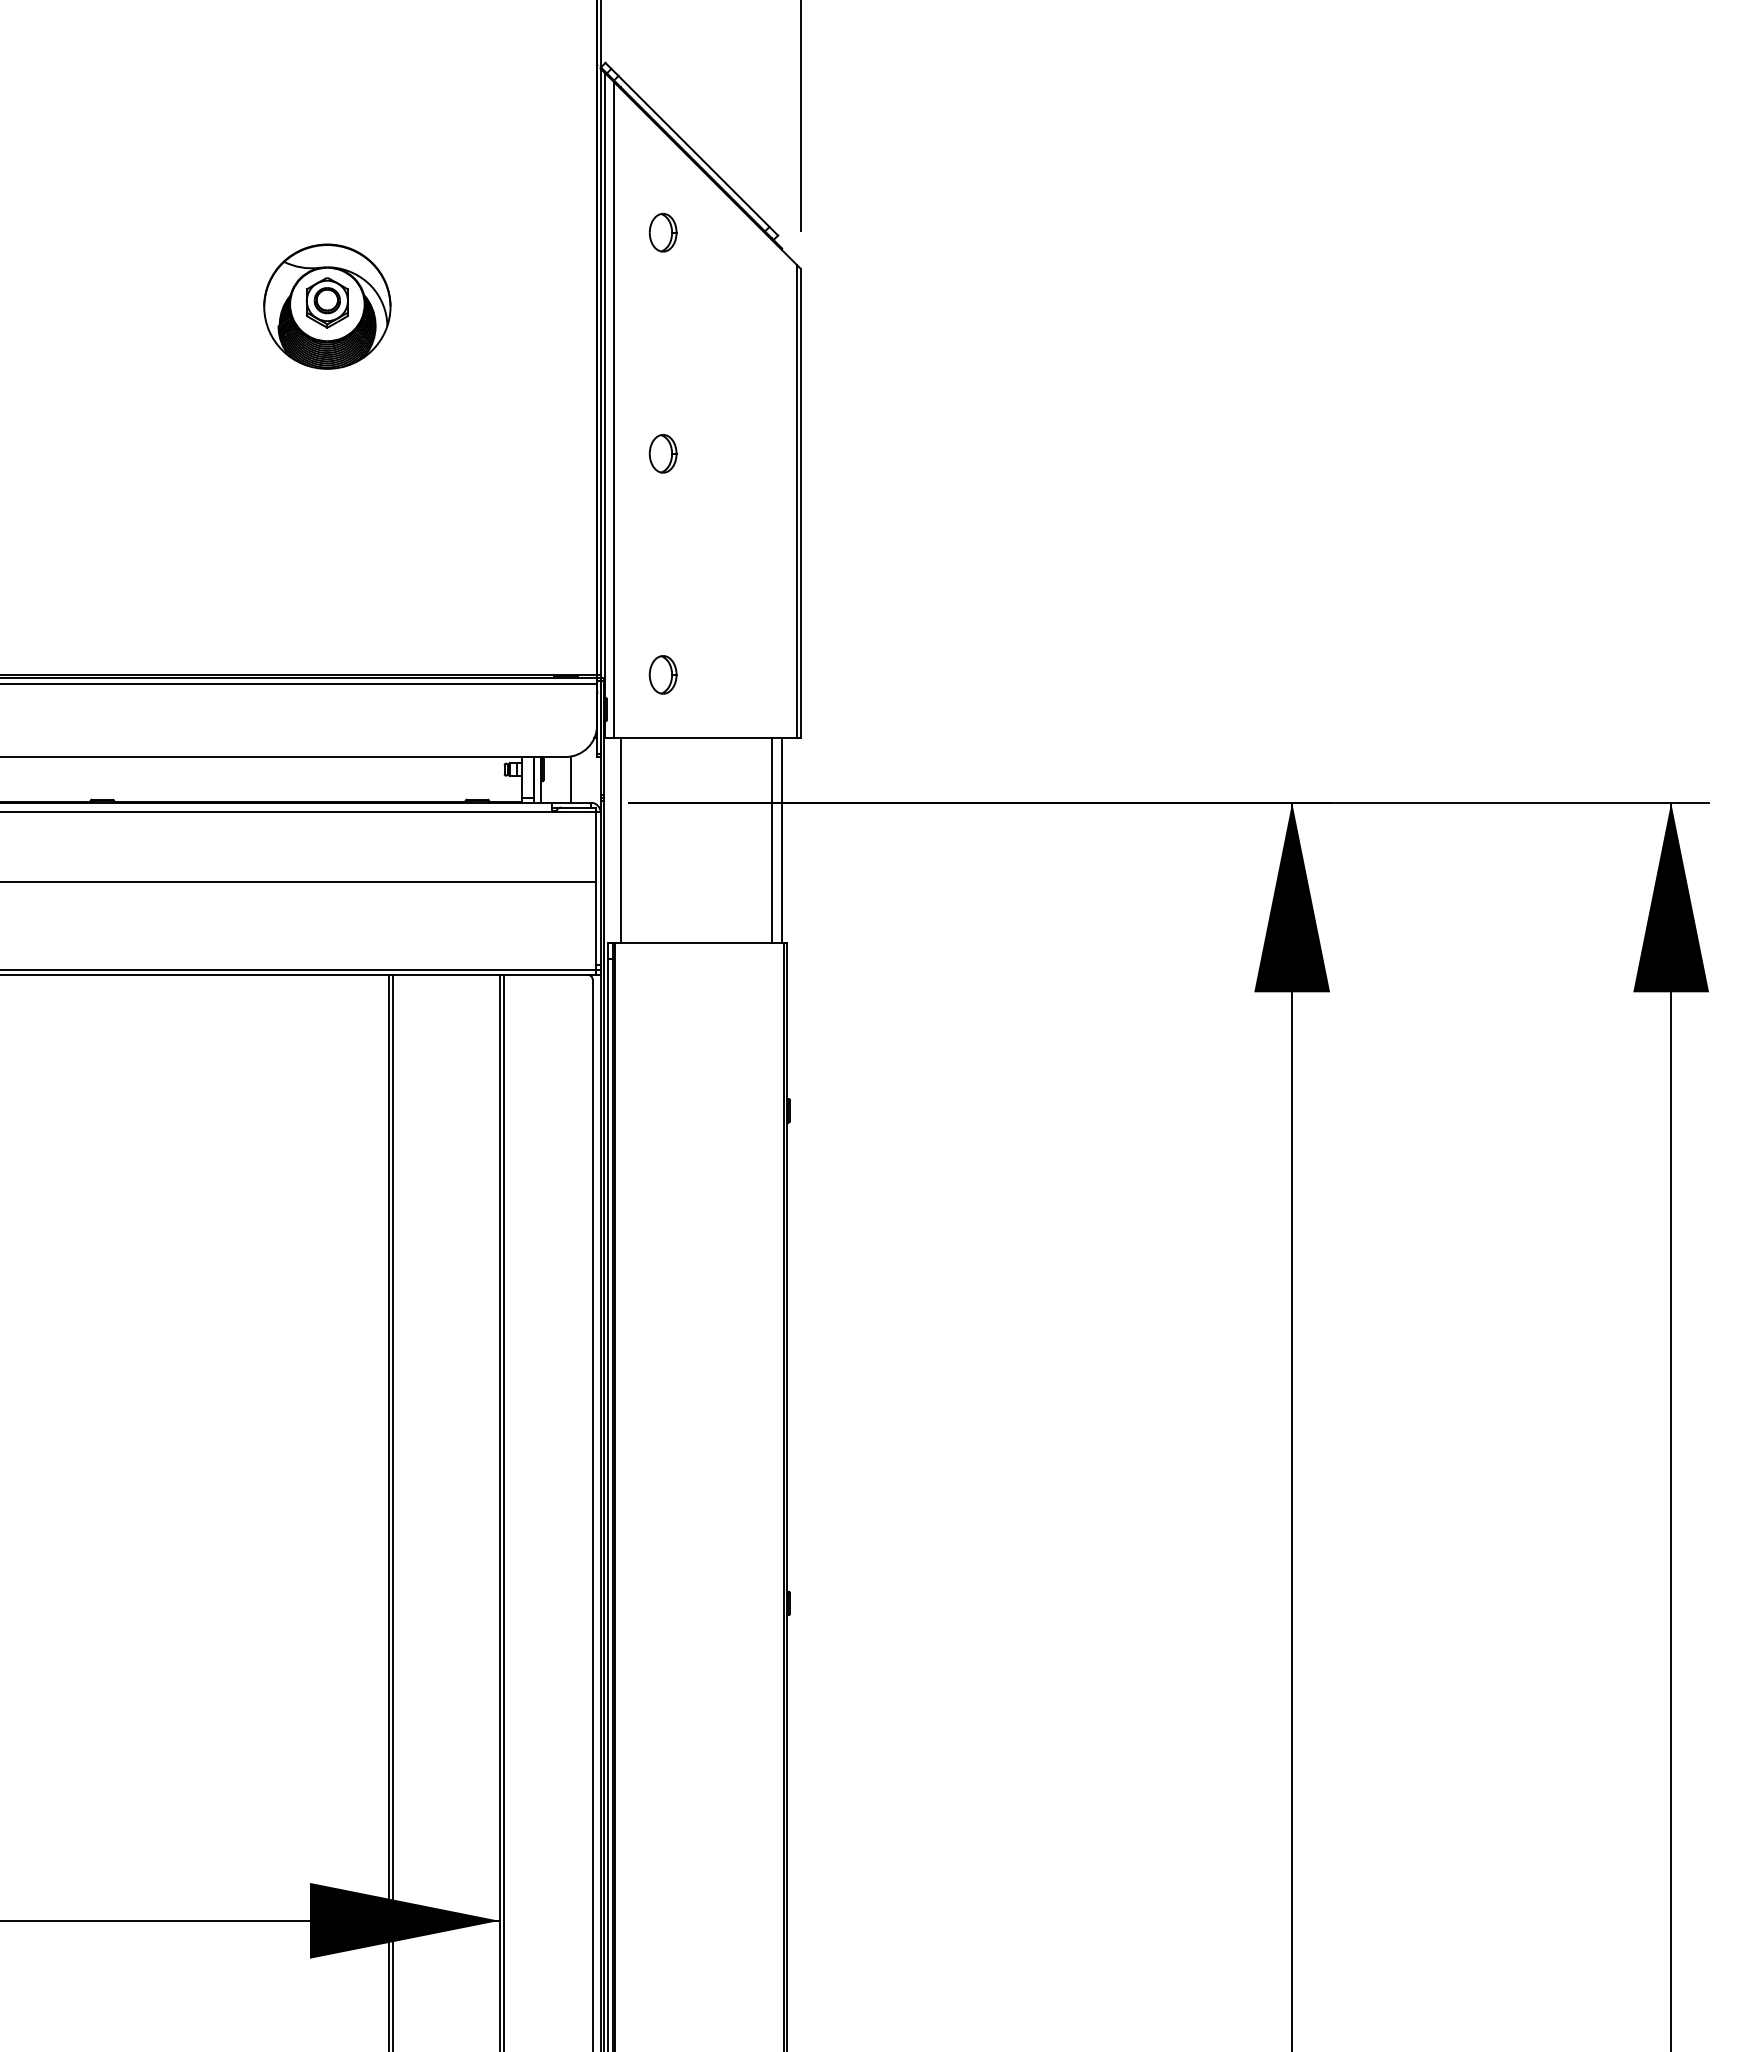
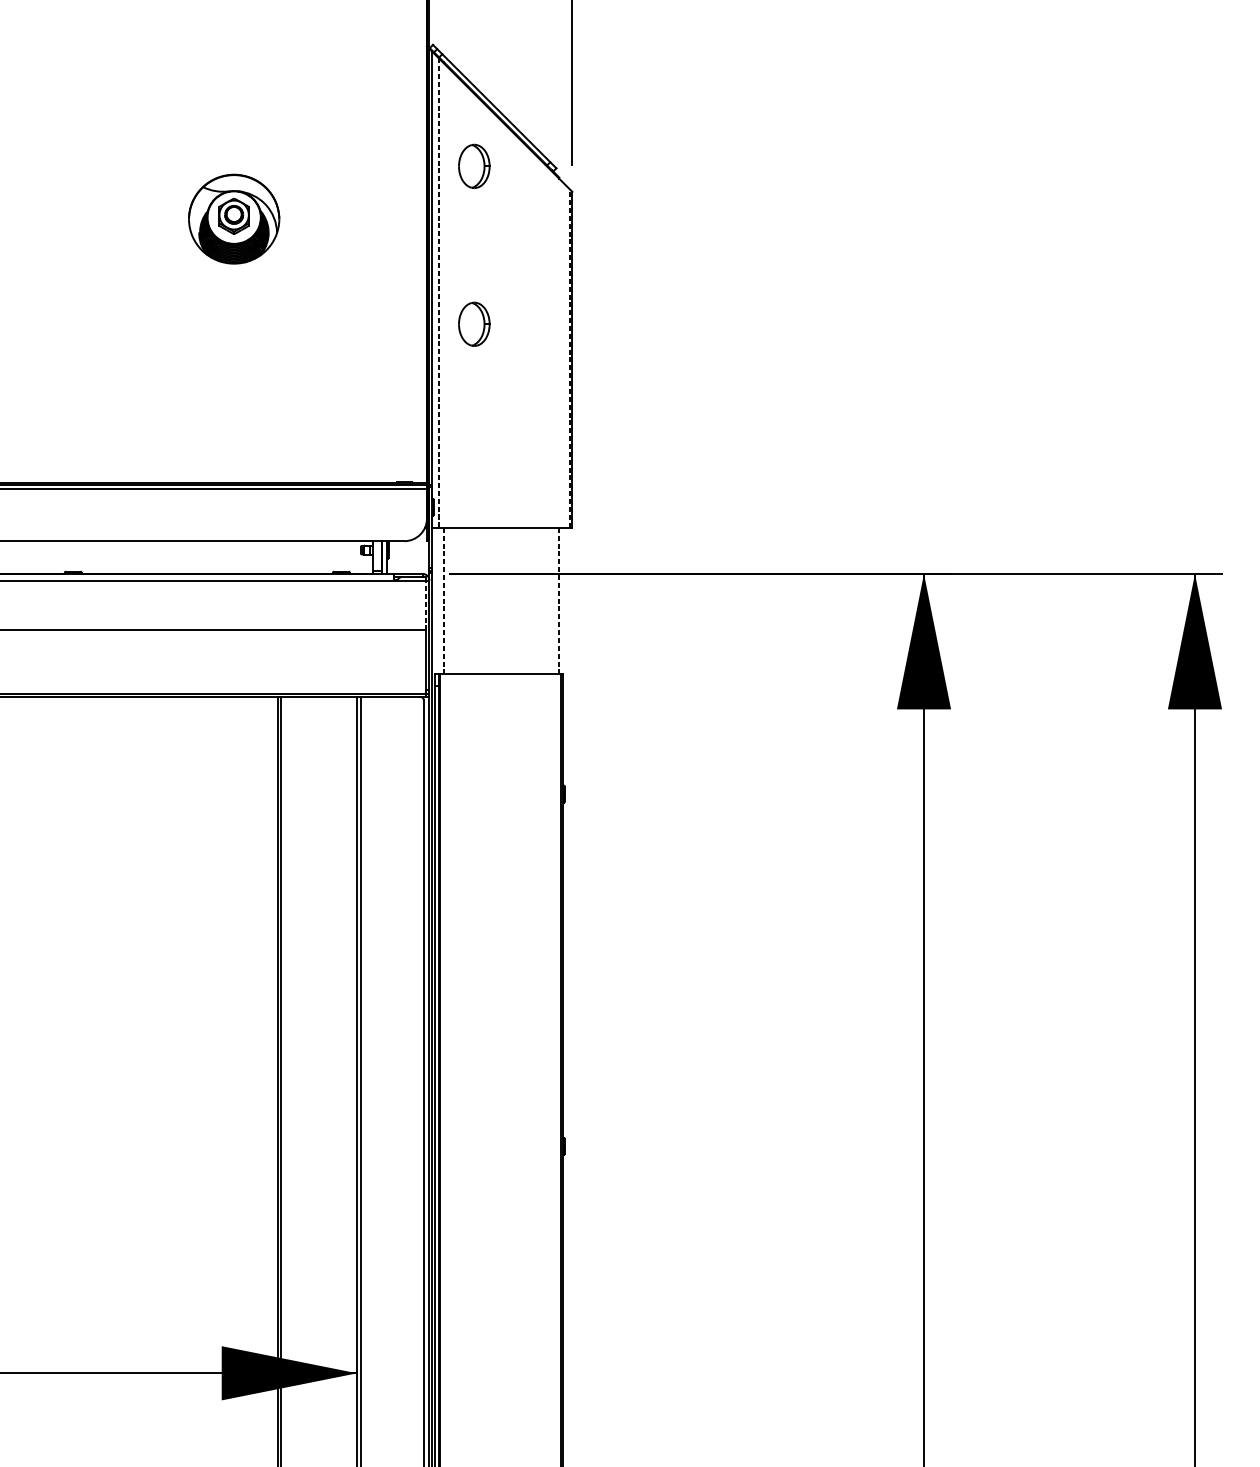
part: (662, 232) -> (473, 166), size x1.6
line: (613, 410) -> (438, 293), solid -> dashed
part: (662, 453) -> (473, 324), size x1.6
line: (796, 501) -> (569, 358), solid -> dashed
part: (662, 674) -> (473, 482), removed
line: (570, 779) -> (407, 557), removed
line: (620, 840) -> (443, 600), solid -> dashed
line: (771, 840) -> (551, 600), removed
line: (782, 840) -> (559, 600), solid -> dashed
line: (595, 844) -> (425, 603), solid -> dashed

